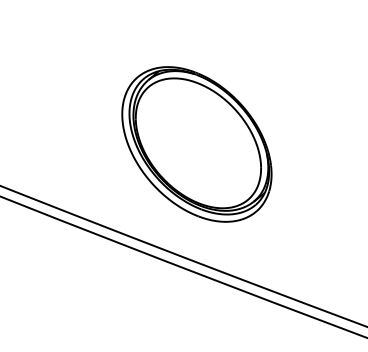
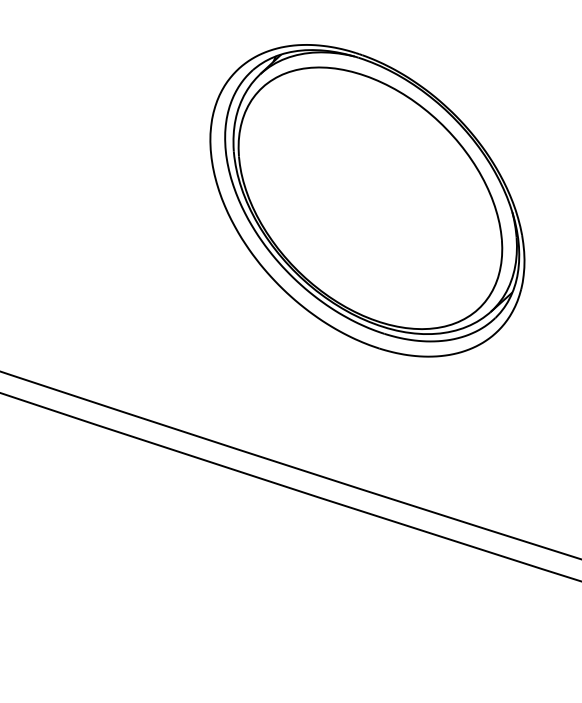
part: (196, 144) -> (366, 200), moved

